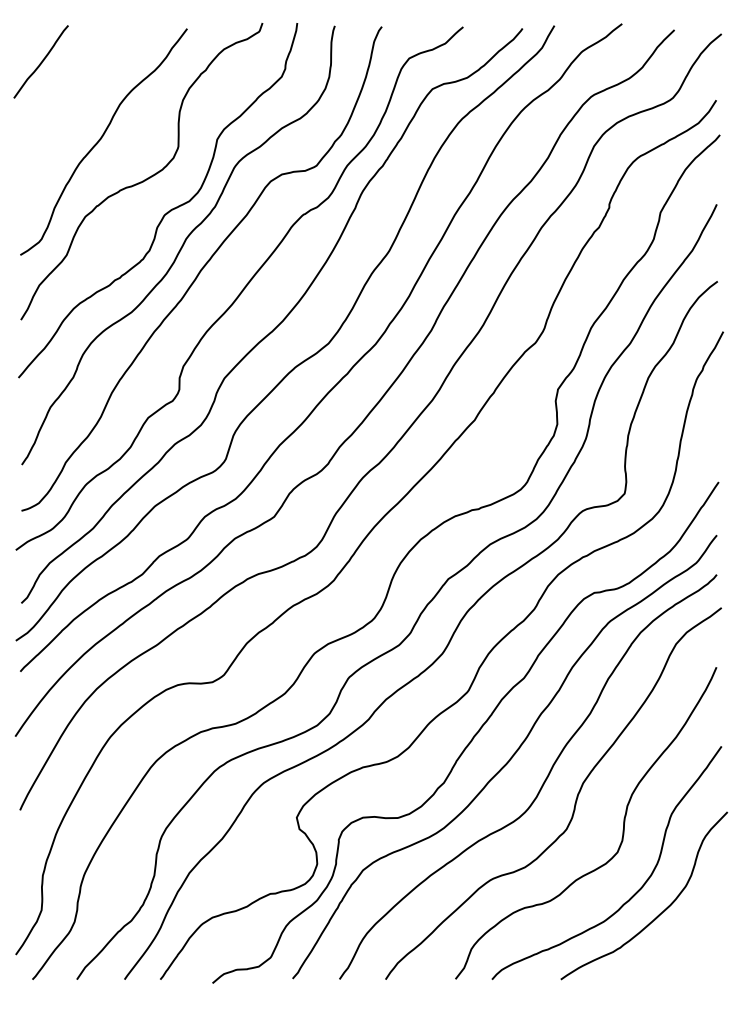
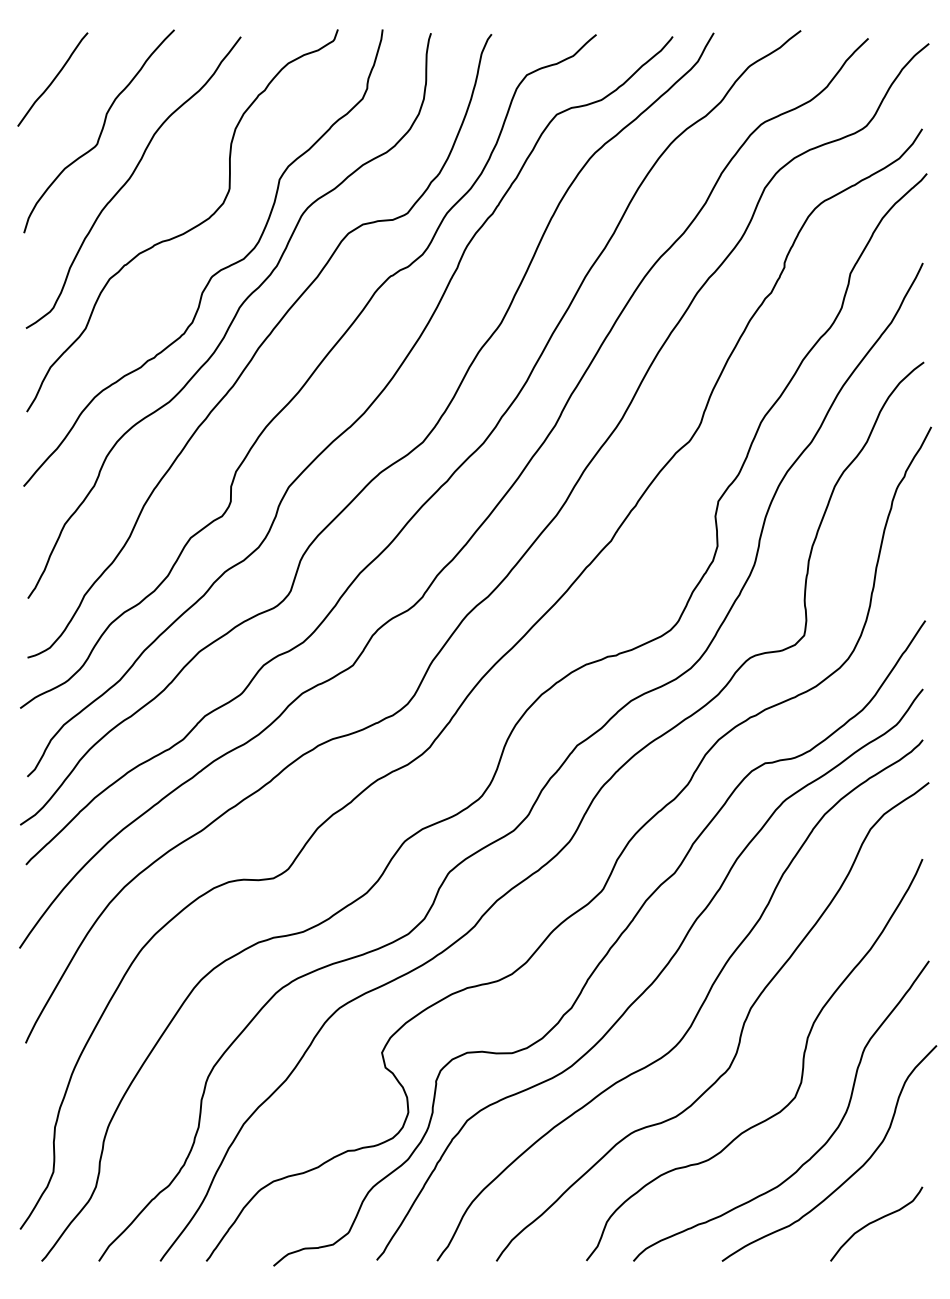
curve: (77, 103) -> (99, 133), added
curve: (679, 949) -> (874, 1222), added

